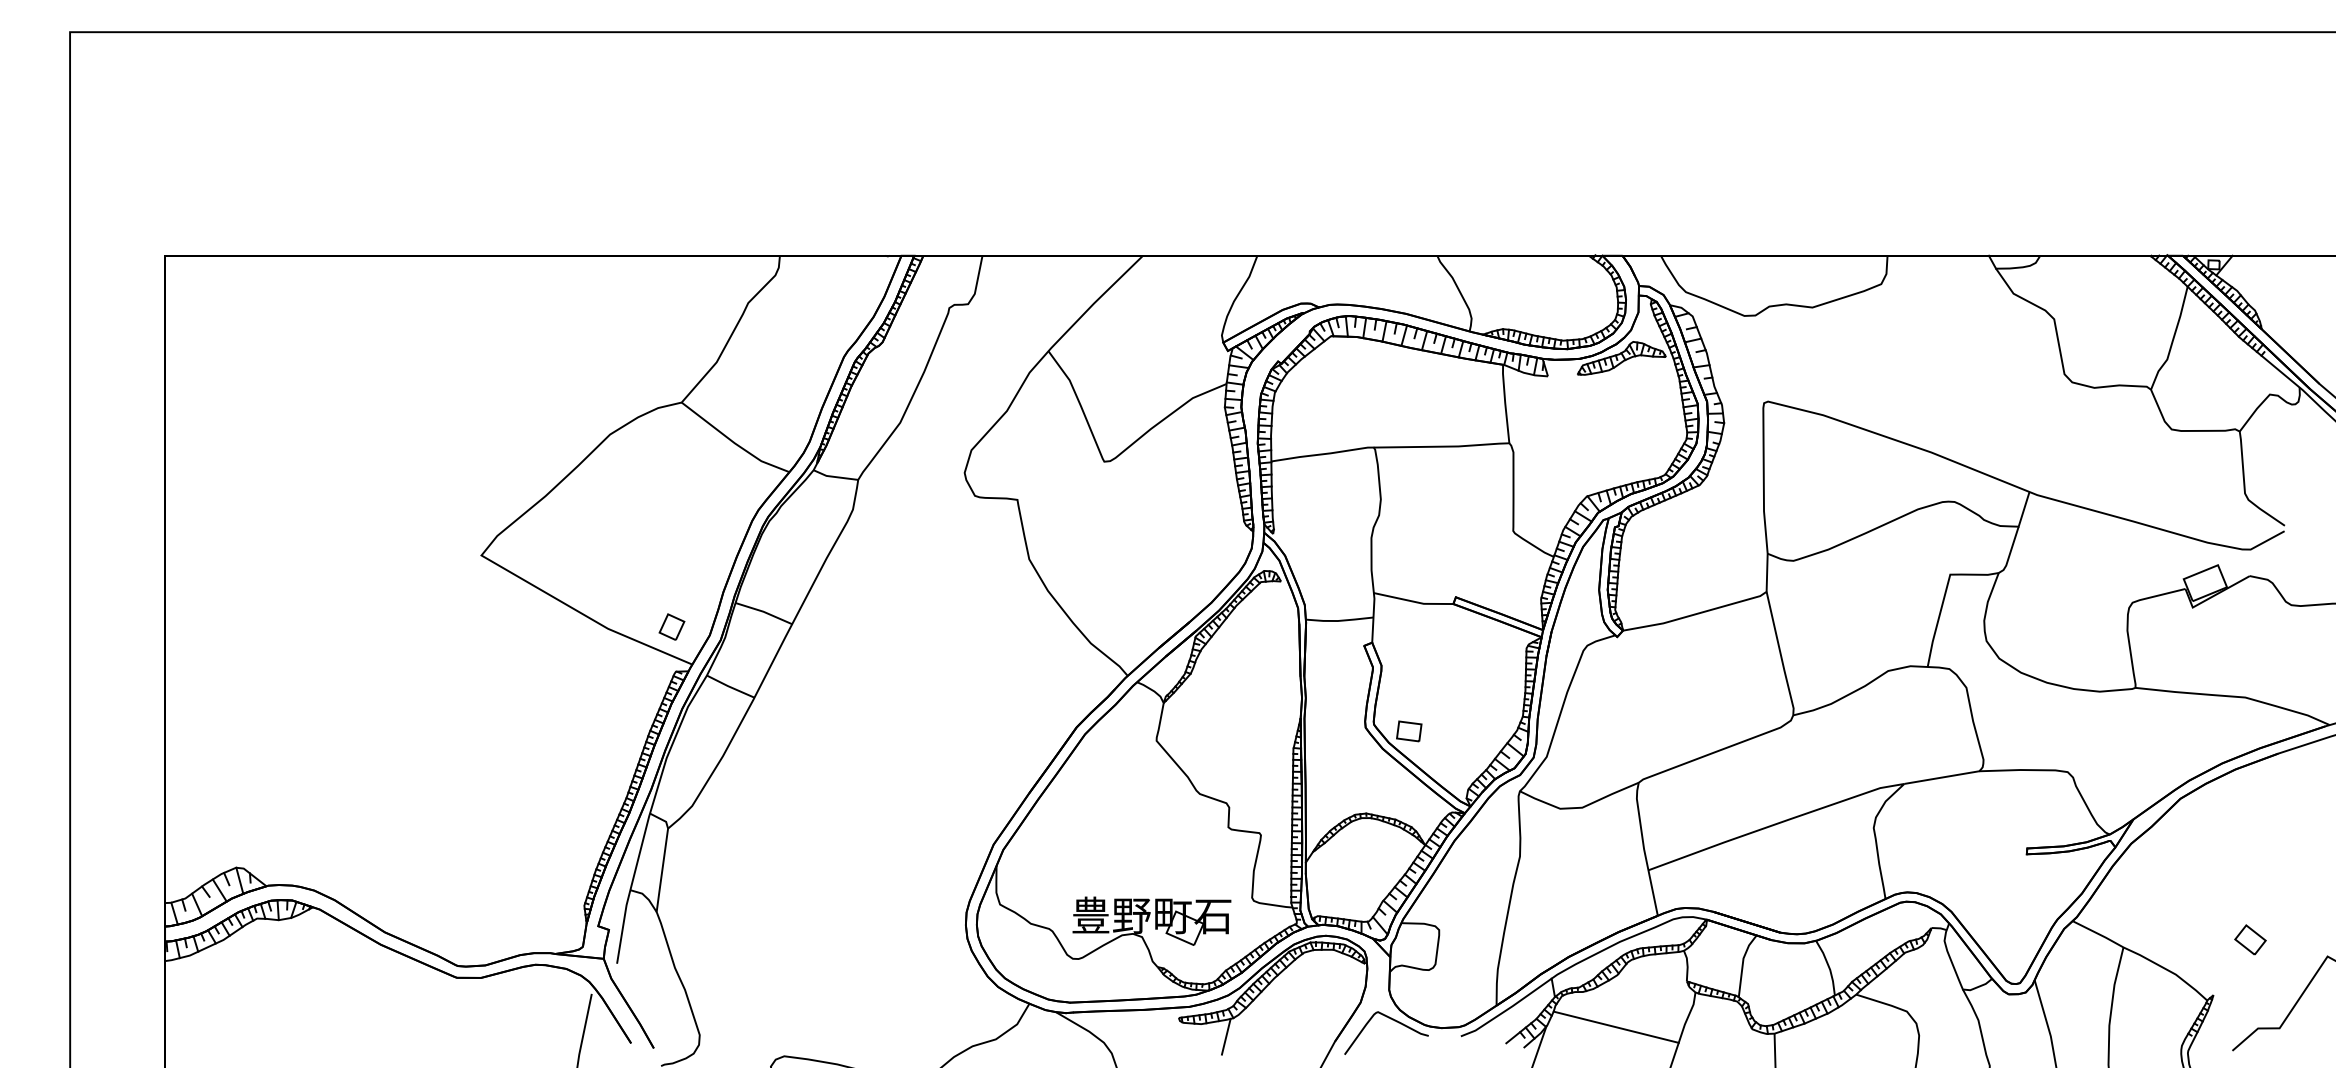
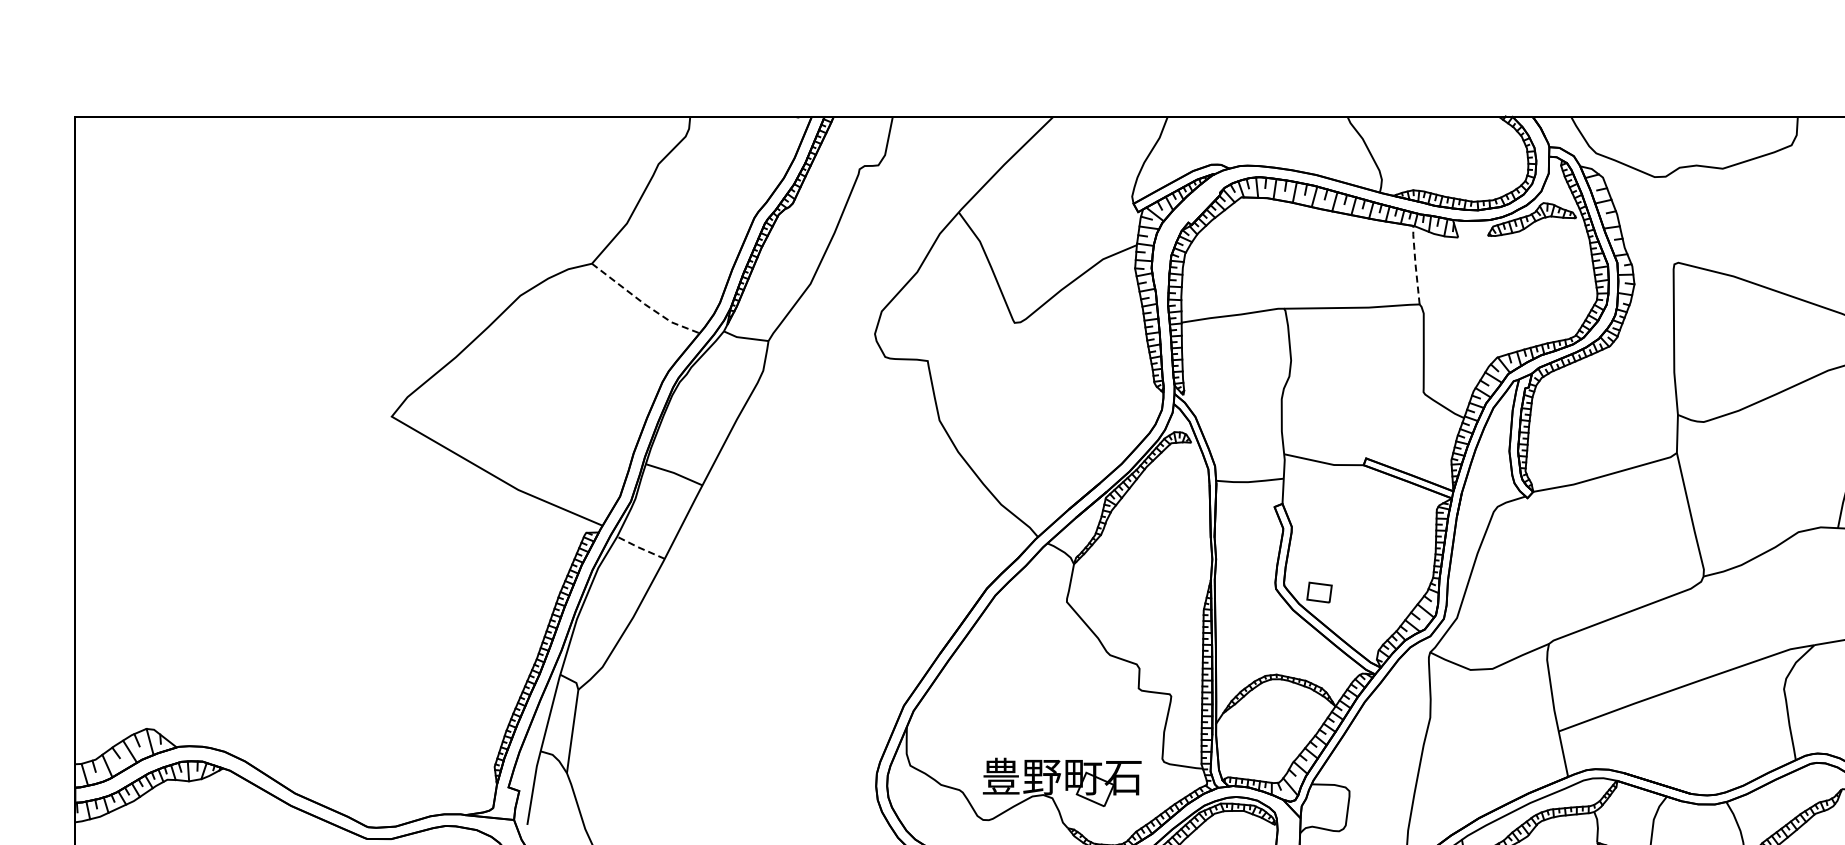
line: (1505, 403) -> (1415, 264), solid -> dashed
line: (734, 443) -> (644, 304), solid -> dashed
part: (671, 626) -> (581, 487), removed
line: (729, 686) -> (639, 547), solid -> dashed

